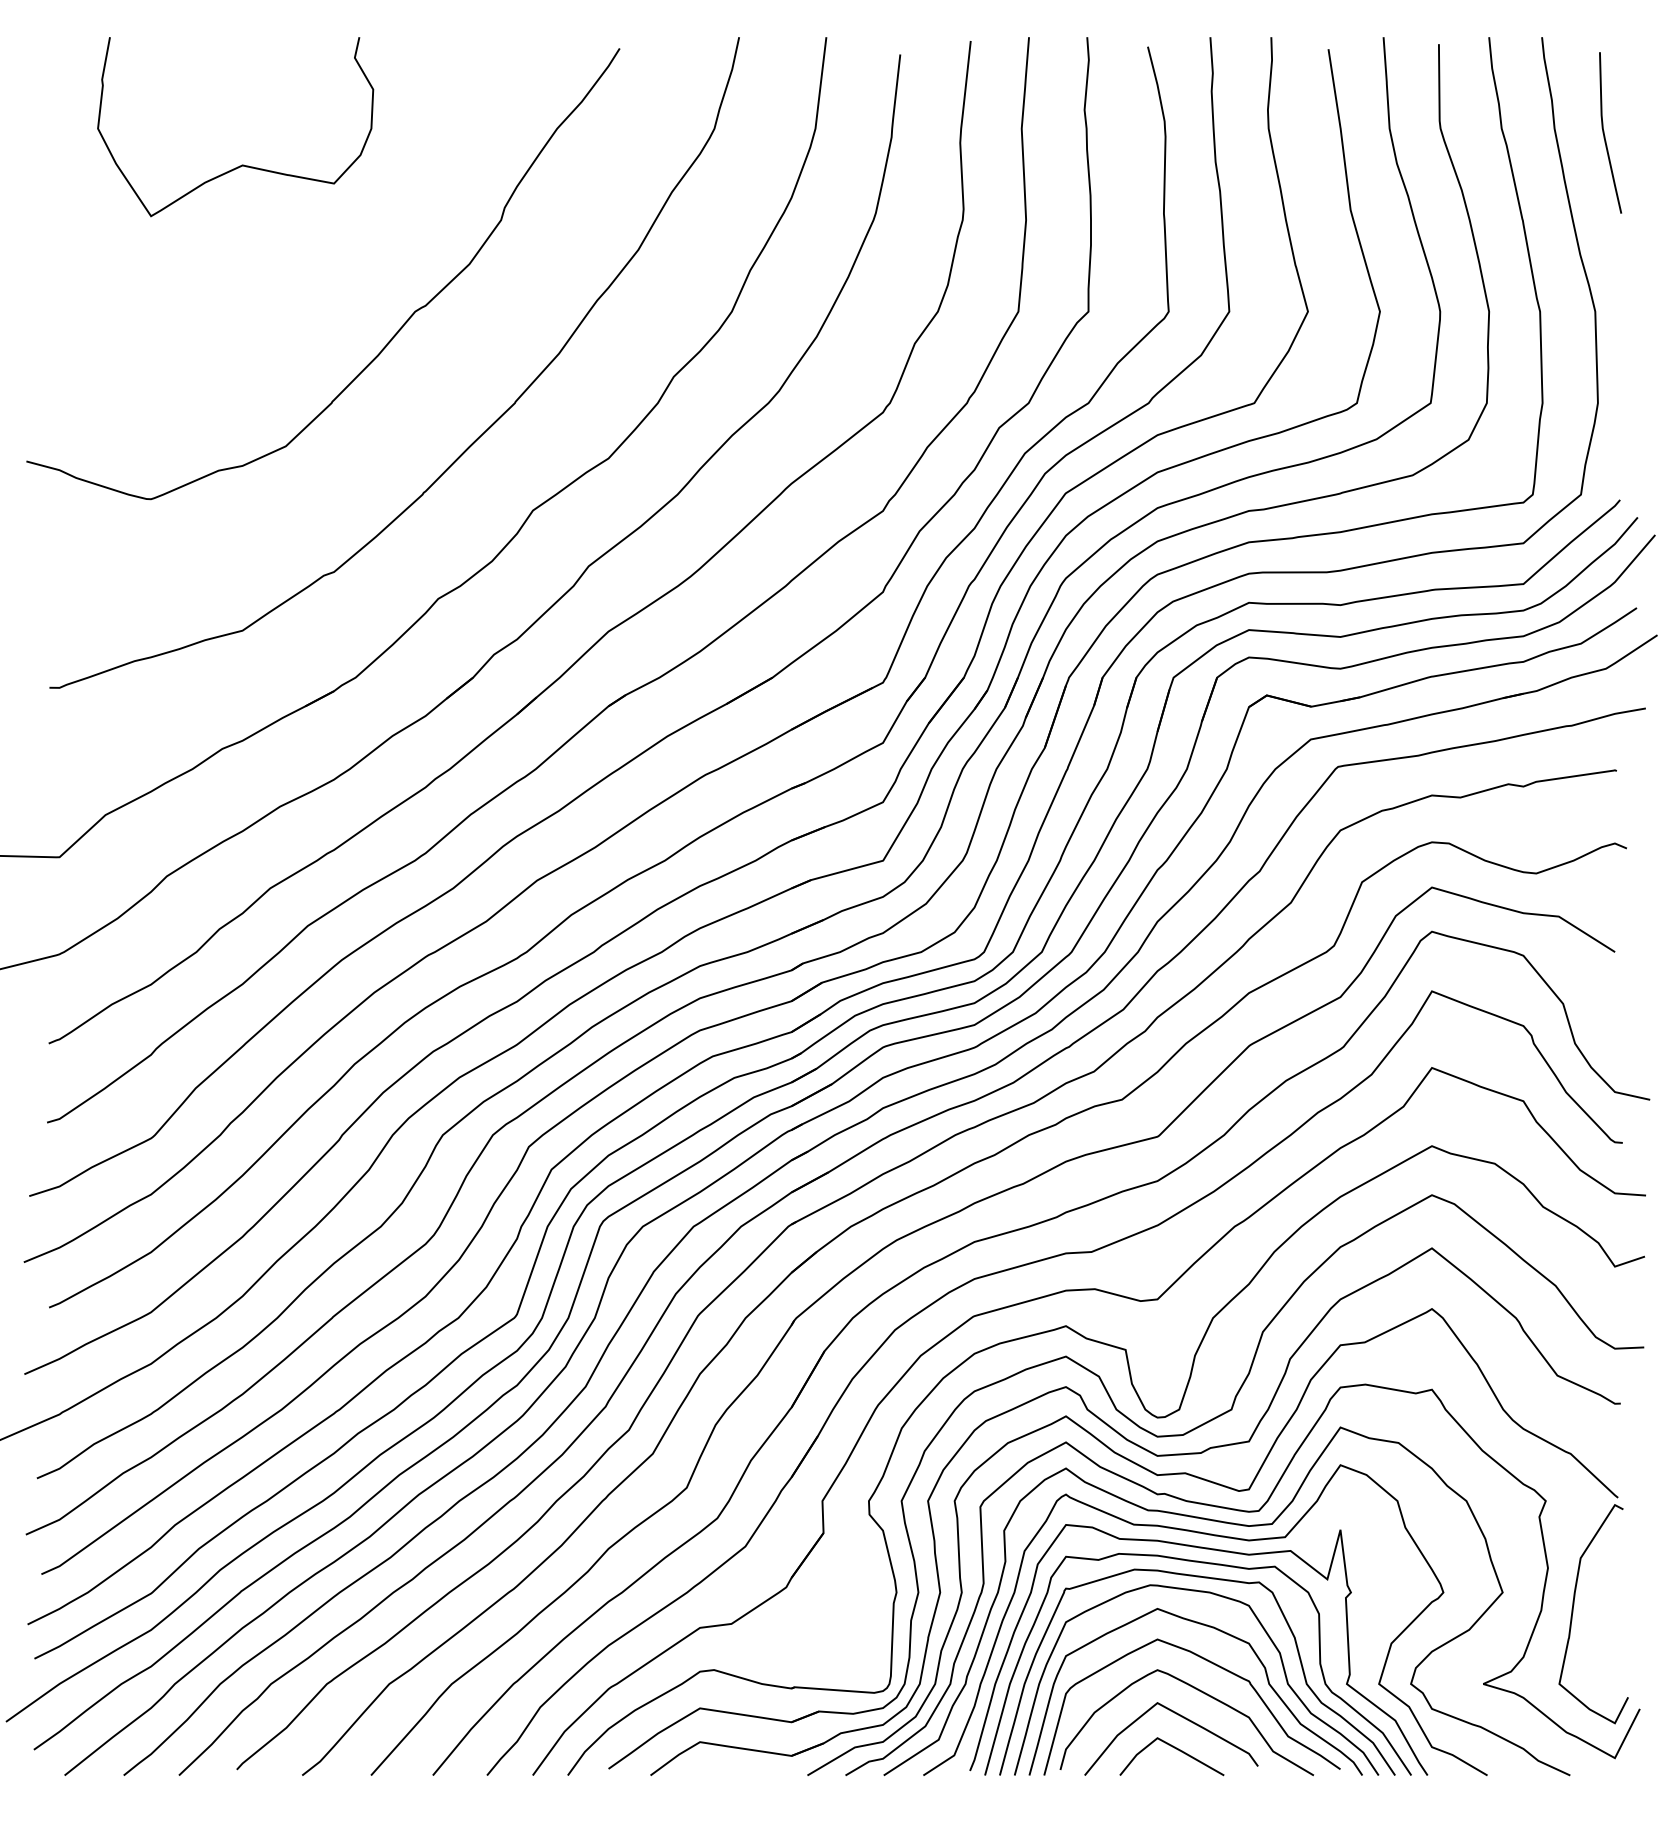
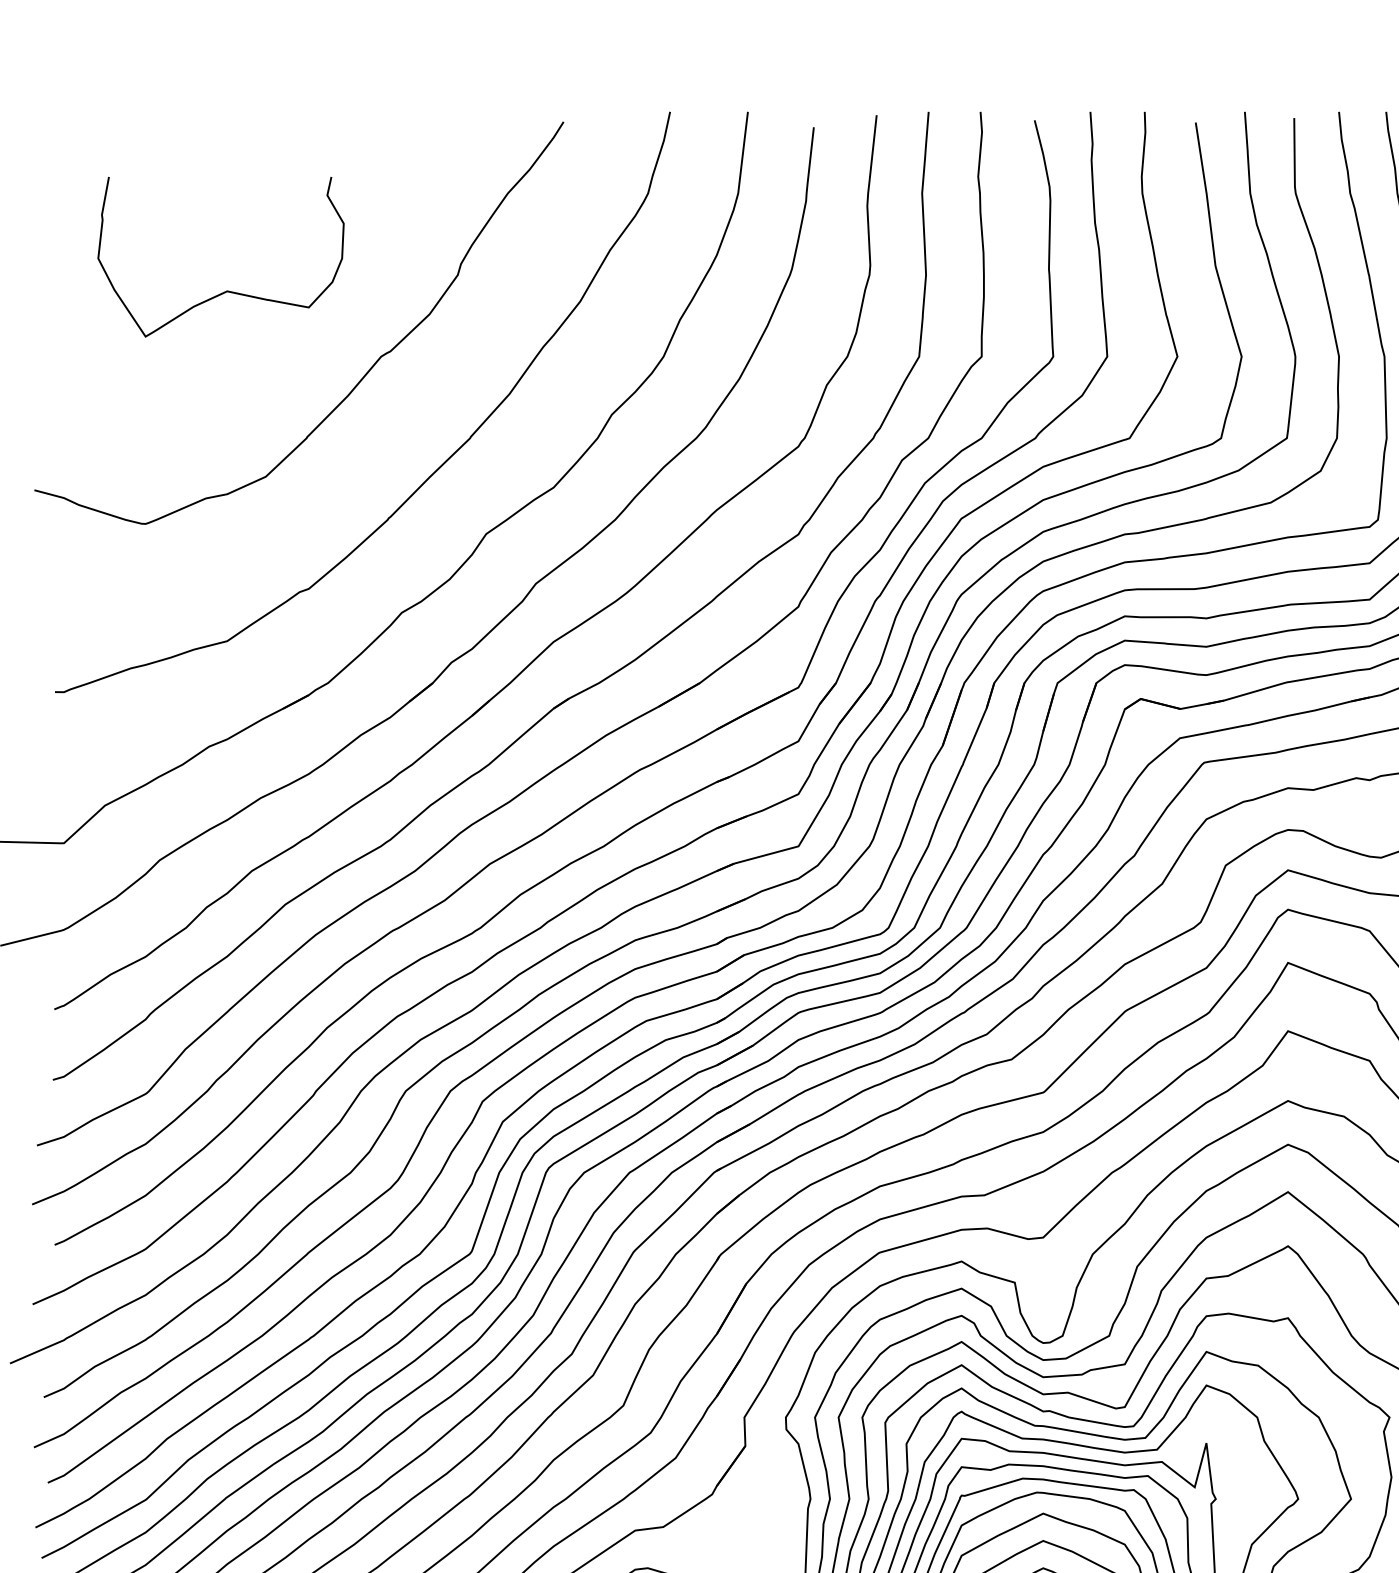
curve: (242, 164) -> (227, 290), moved

